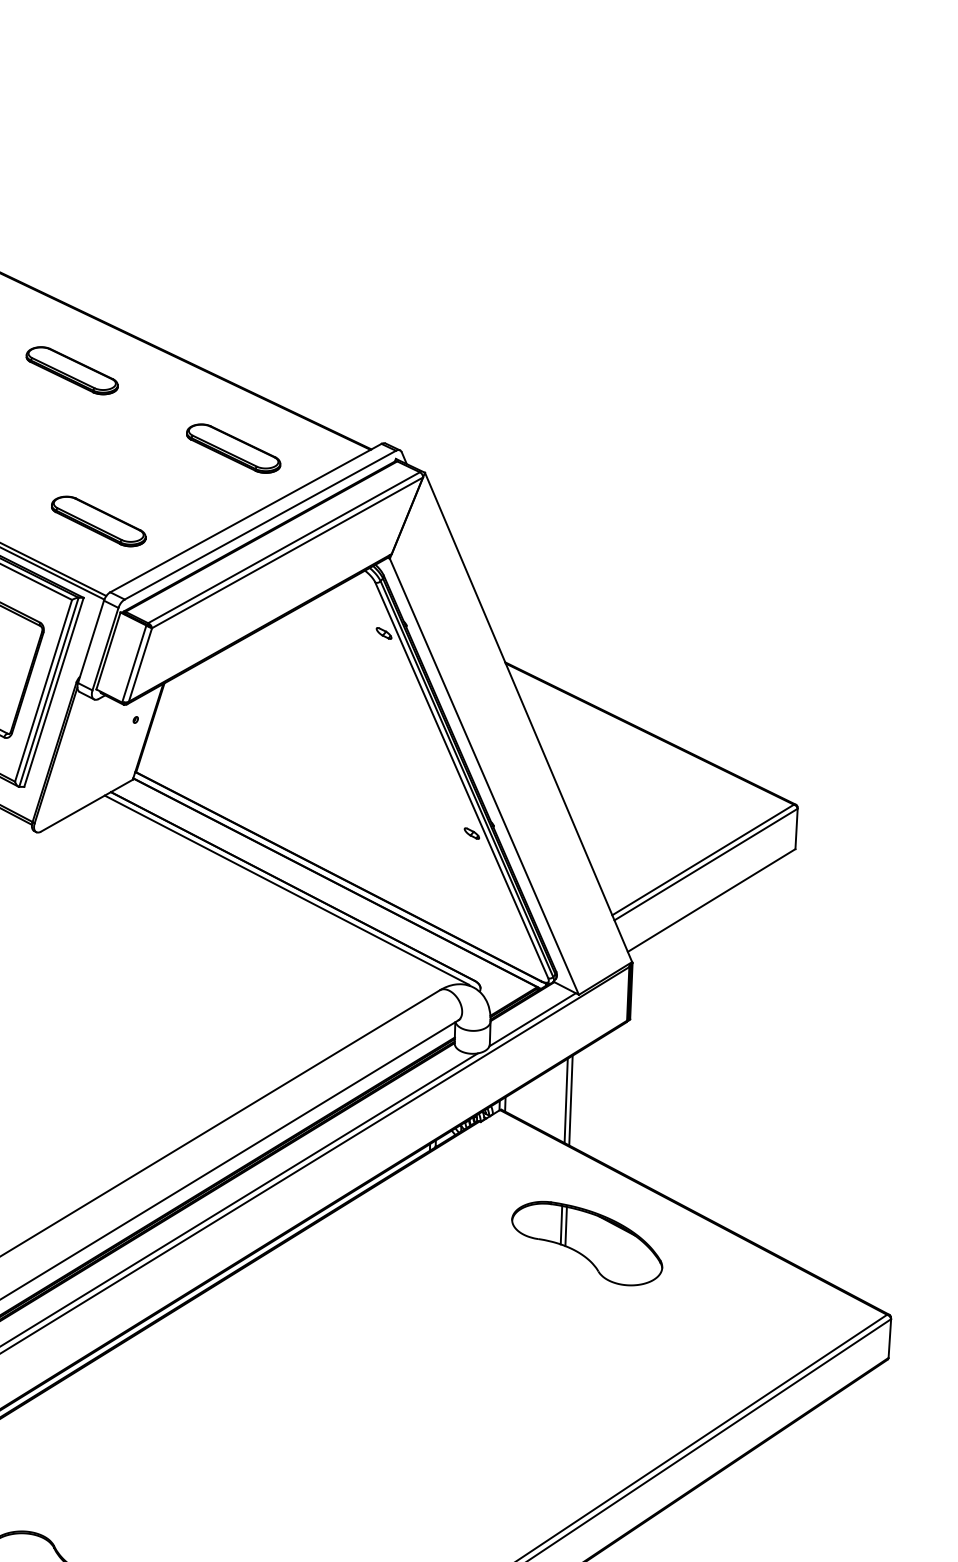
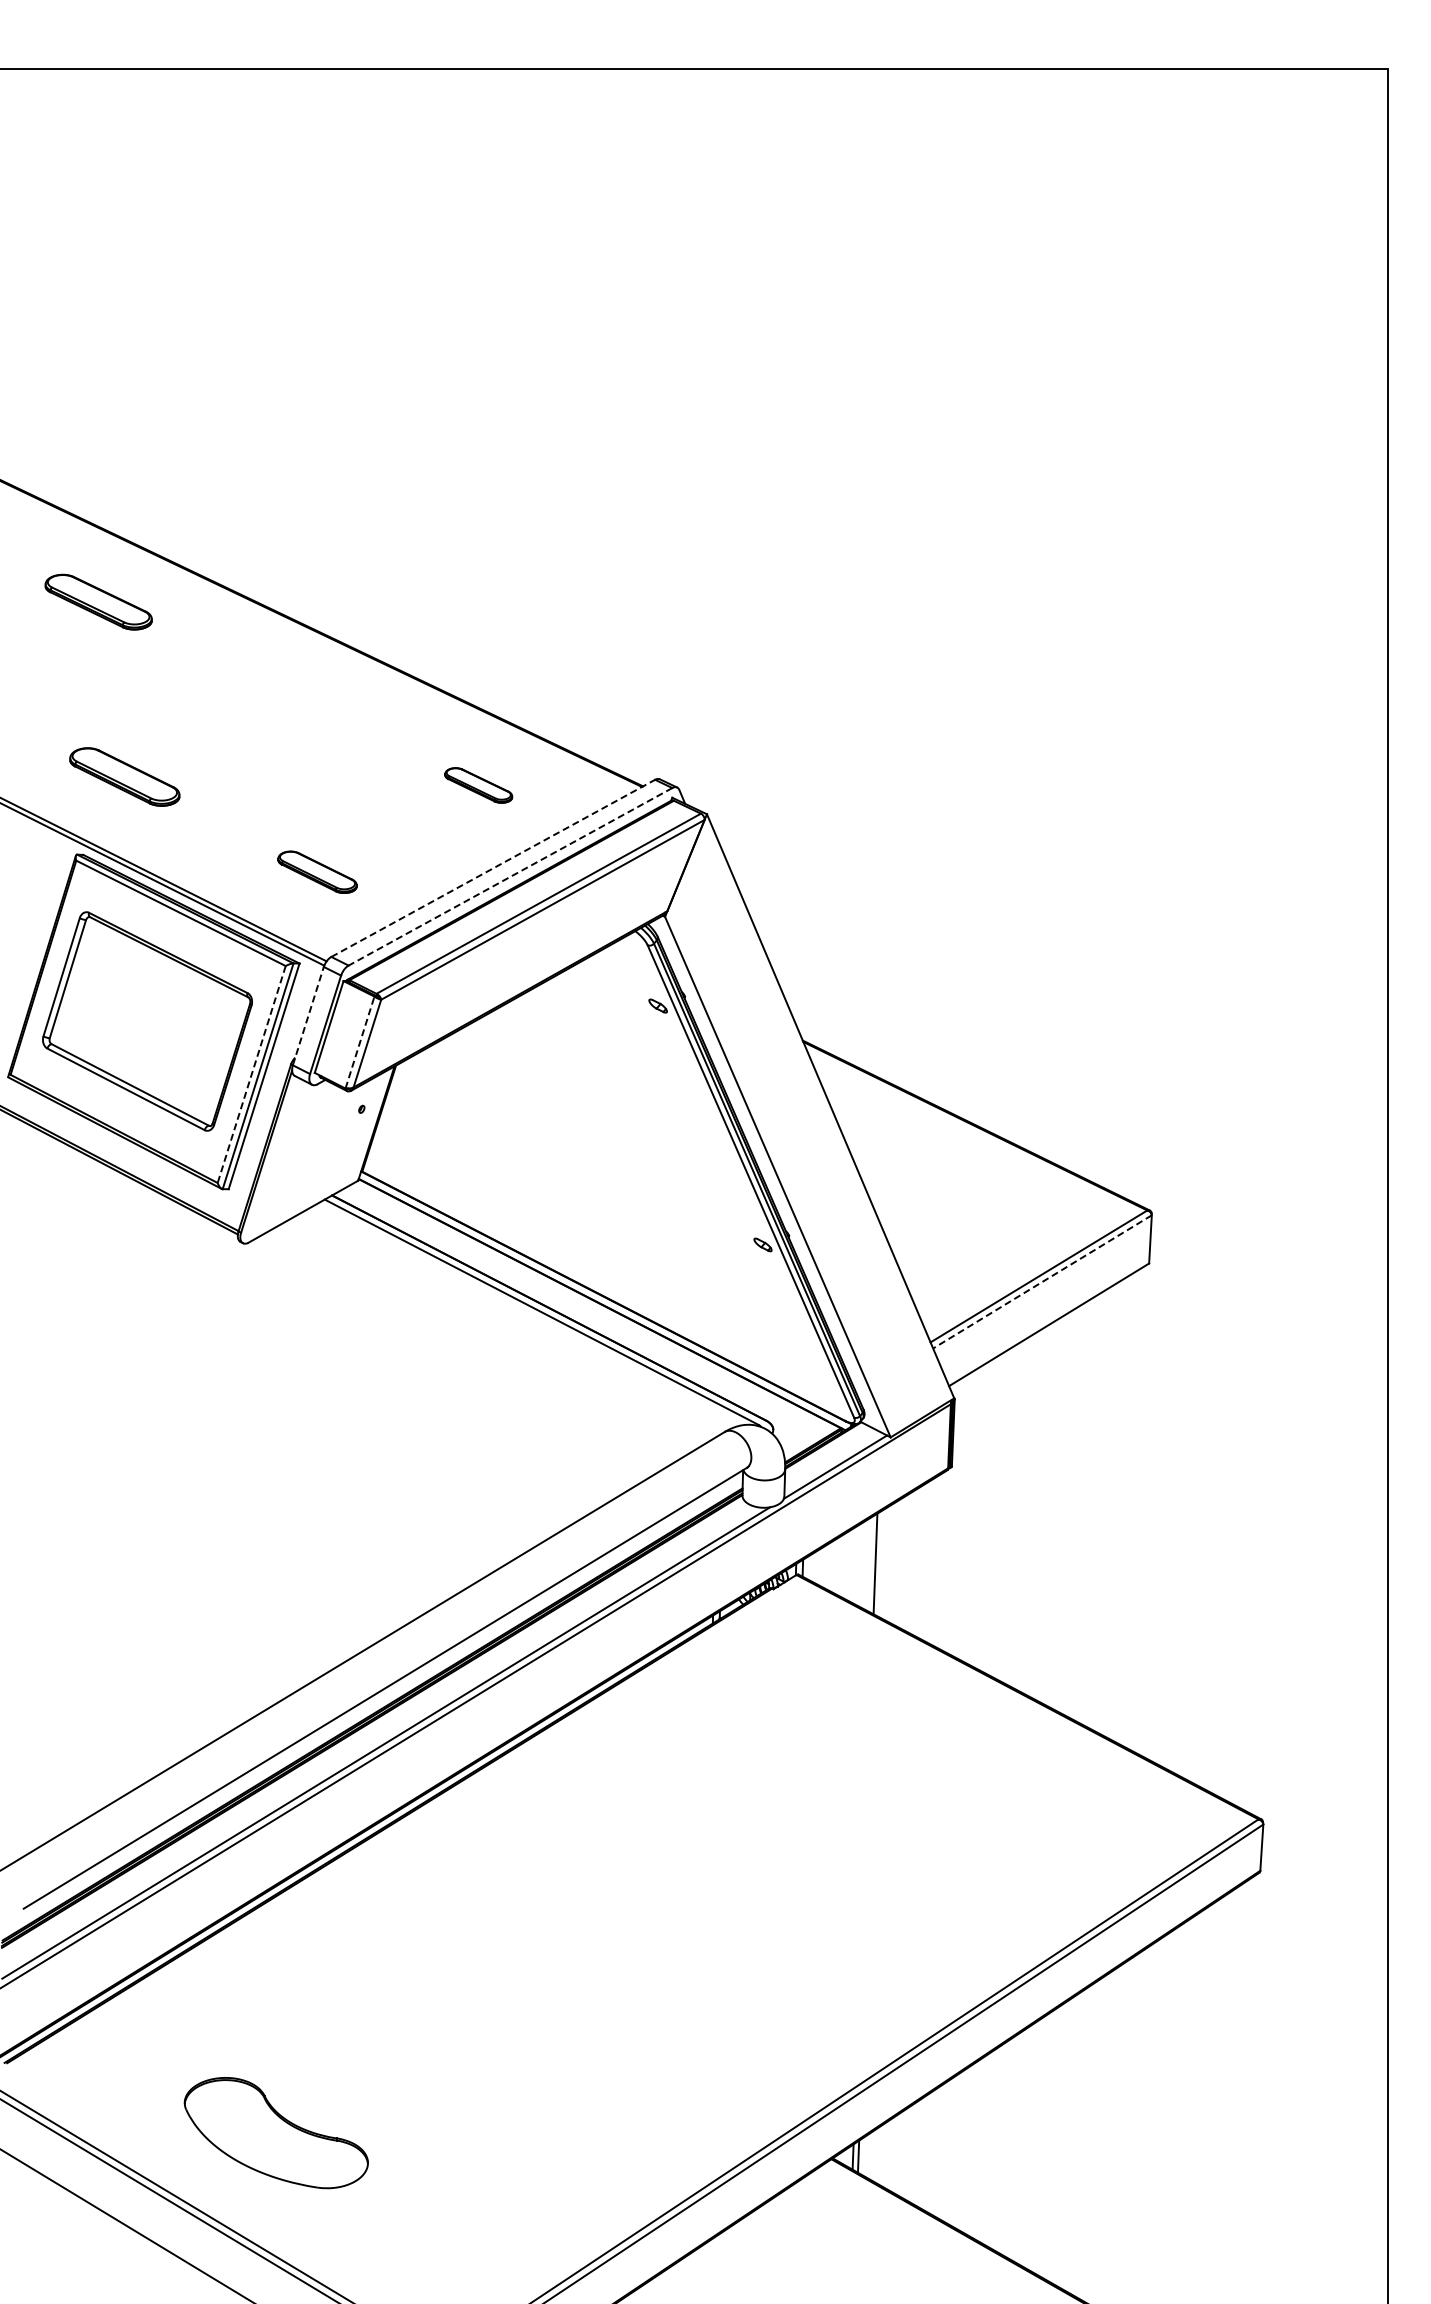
part: (71, 370) -> (285, 692), removed
part: (233, 448) -> (478, 785), size x0.6
line: (246, 518) -> (493, 868), solid -> dashed
part: (98, 520) -> (317, 871), size x0.7
line: (260, 524) -> (510, 876), solid -> dashed
line: (91, 642) -> (308, 1016), solid -> dashed
line: (134, 663) -> (360, 1042), solid -> dashed
line: (43, 690) -> (251, 1074), solid -> dashed
line: (706, 865) -> (1042, 1282), solid -> dashed
line: (571, 1100) -> (881, 1563), removed
part: (587, 1243) -> (900, 1734), removed

